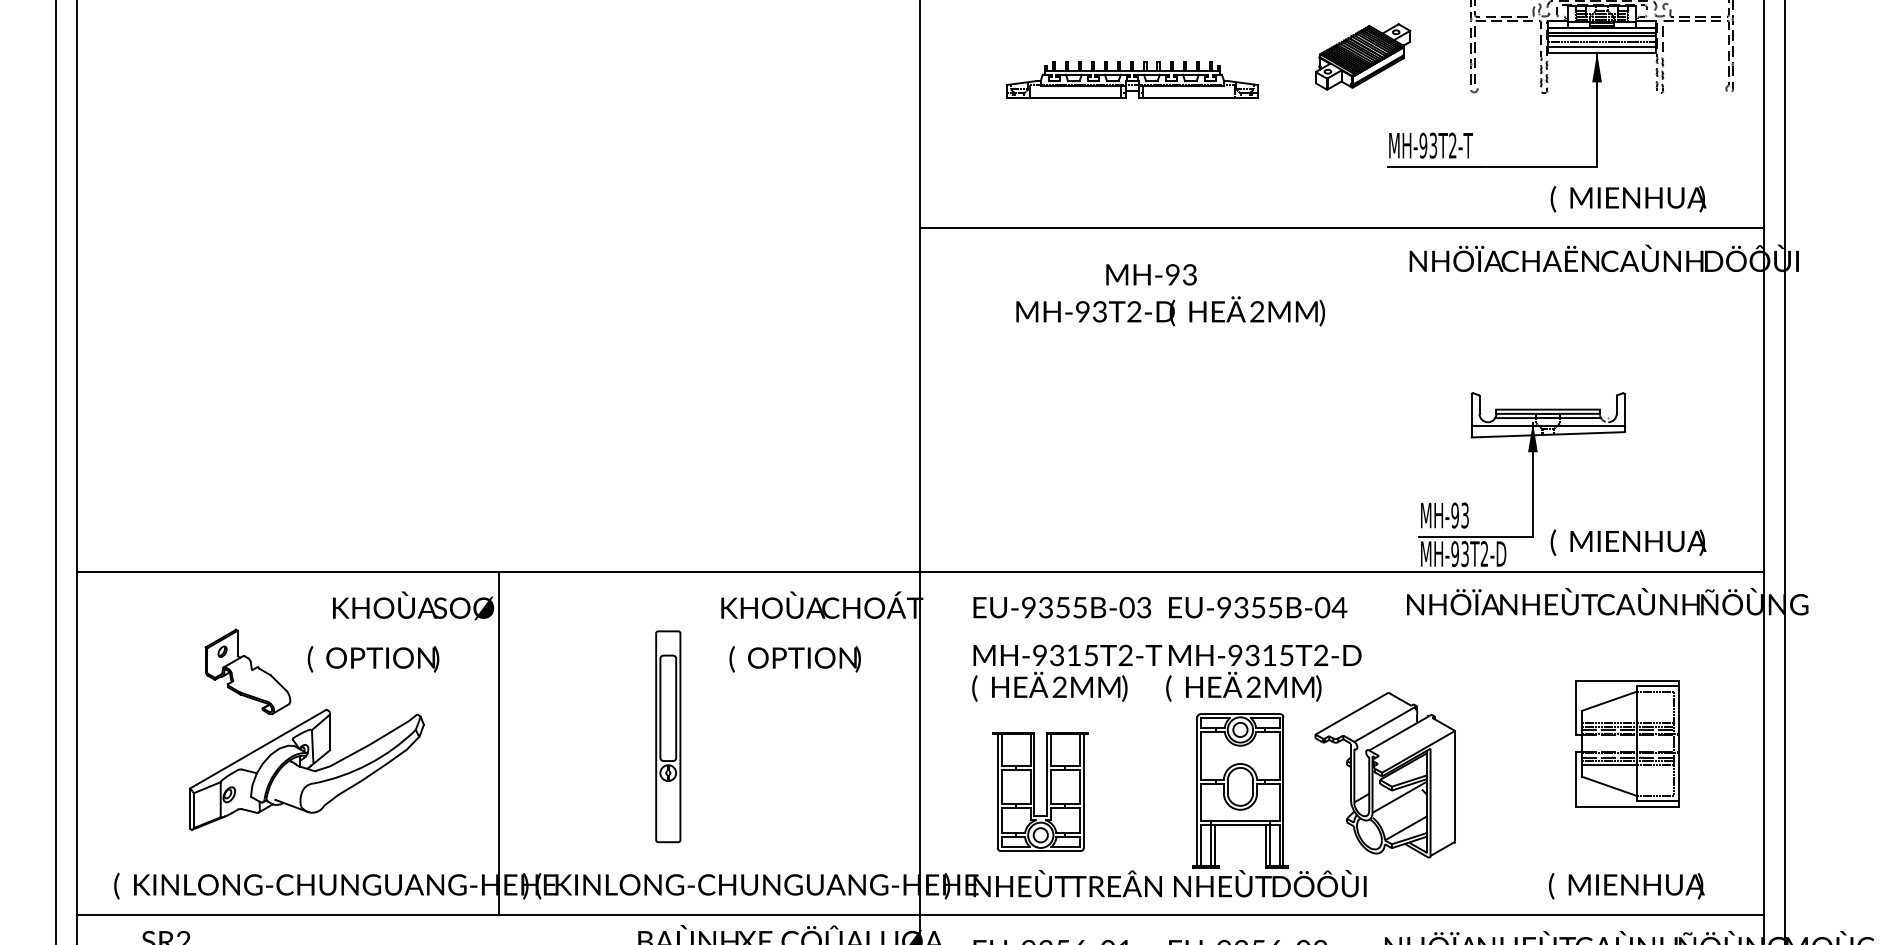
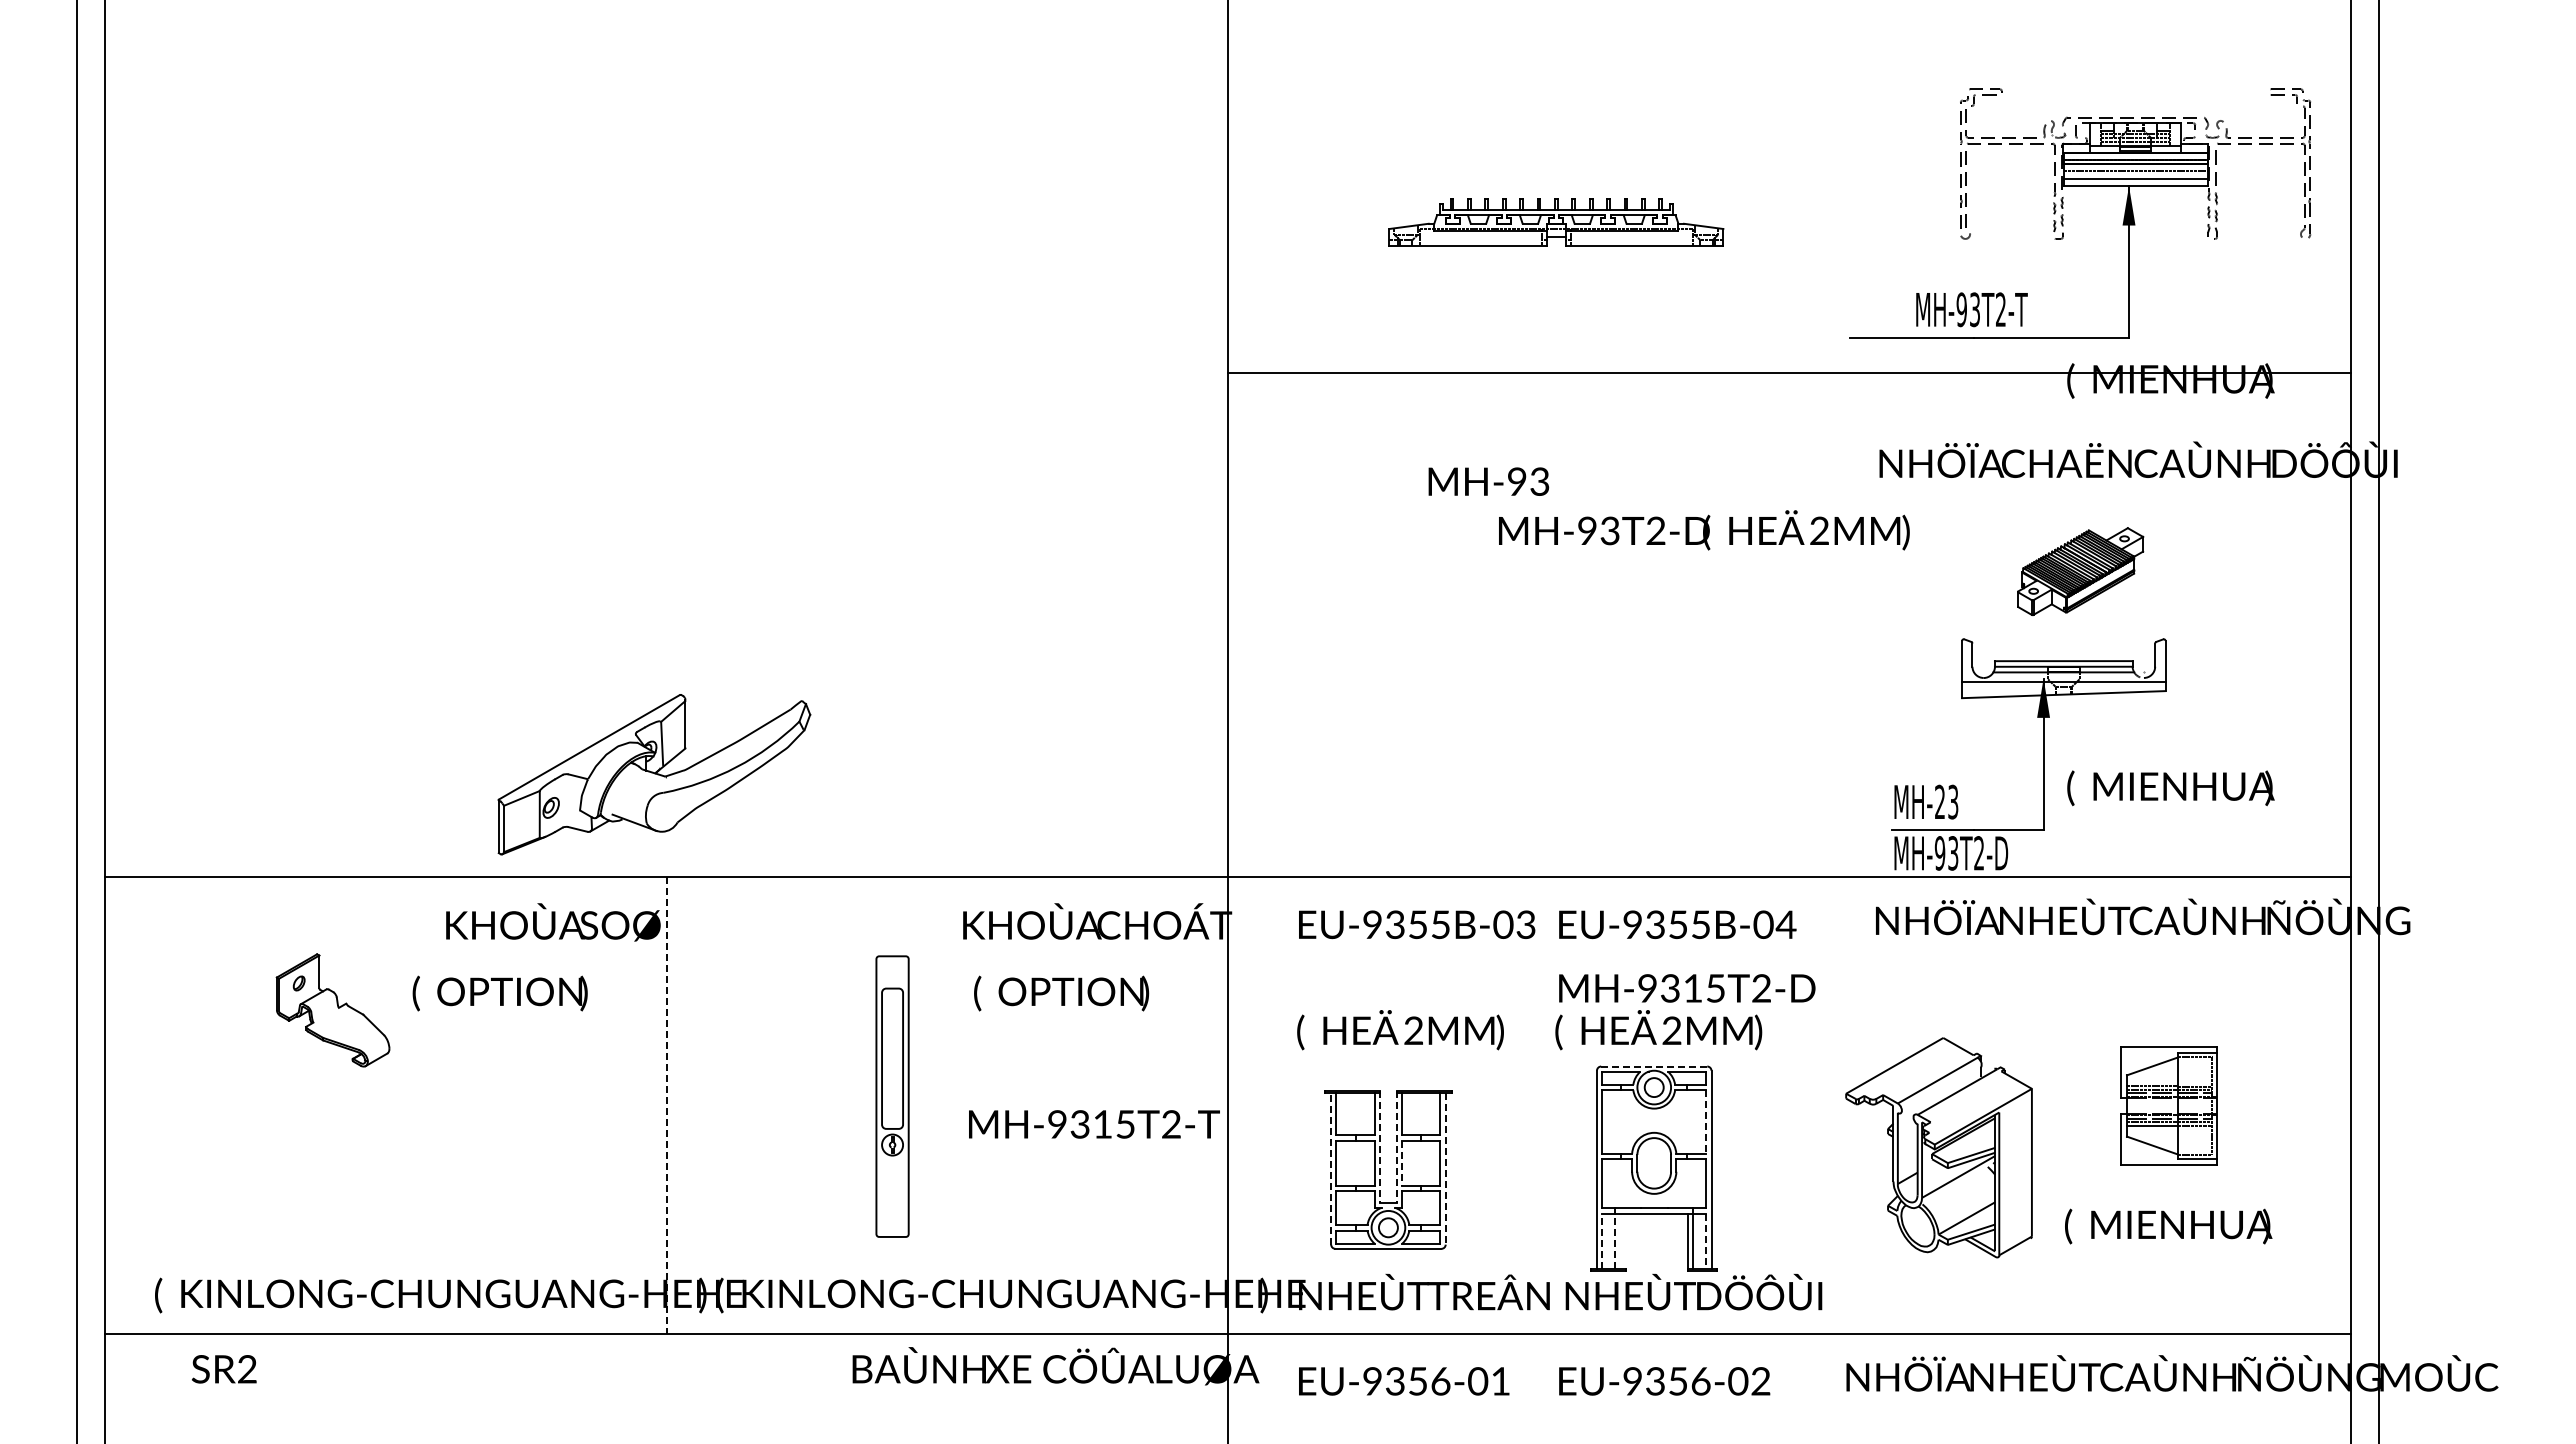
part: (1363, 56) -> (2080, 571), moved
part: (1132, 80) -> (1556, 222), moved
text: (1430, 145) -> (1971, 309), moved
line: (1342, 228) -> (1789, 373), moved
text: (1151, 274) -> (1488, 481), moved
text: (1170, 311) -> (1704, 530), moved
text: (1454, 515) -> (1939, 801), MH-93 -> MH-23
text: (1628, 542) -> (2170, 788), moved
text: (1067, 655) -> (1094, 1124), moved
line: (1240, 714) -> (1654, 1066), solid -> dashed
line: (498, 743) -> (666, 1105), solid -> dashed
part: (1627, 743) -> (2169, 1105), size x0.7
line: (1279, 755) -> (1706, 1121), solid -> dashed
part: (306, 769) -> (654, 774), moved
line: (1034, 774) -> (1380, 1146), solid -> dashed
line: (1046, 774) -> (1396, 1146), solid -> dashed
part: (1384, 774) -> (1938, 1147), moved
line: (1051, 787) -> (1402, 1163), solid -> dashed
line: (998, 790) -> (1331, 1168), solid -> dashed
line: (1083, 790) -> (1445, 1168), solid -> dashed
line: (1201, 844) -> (1602, 1240), solid -> dashed
line: (1211, 844) -> (1615, 1240), solid -> dashed
line: (1215, 845) -> (1620, 1241), removed
line: (1279, 845) -> (1706, 1241), solid -> dashed
text: (1626, 886) -> (2168, 1226), moved

